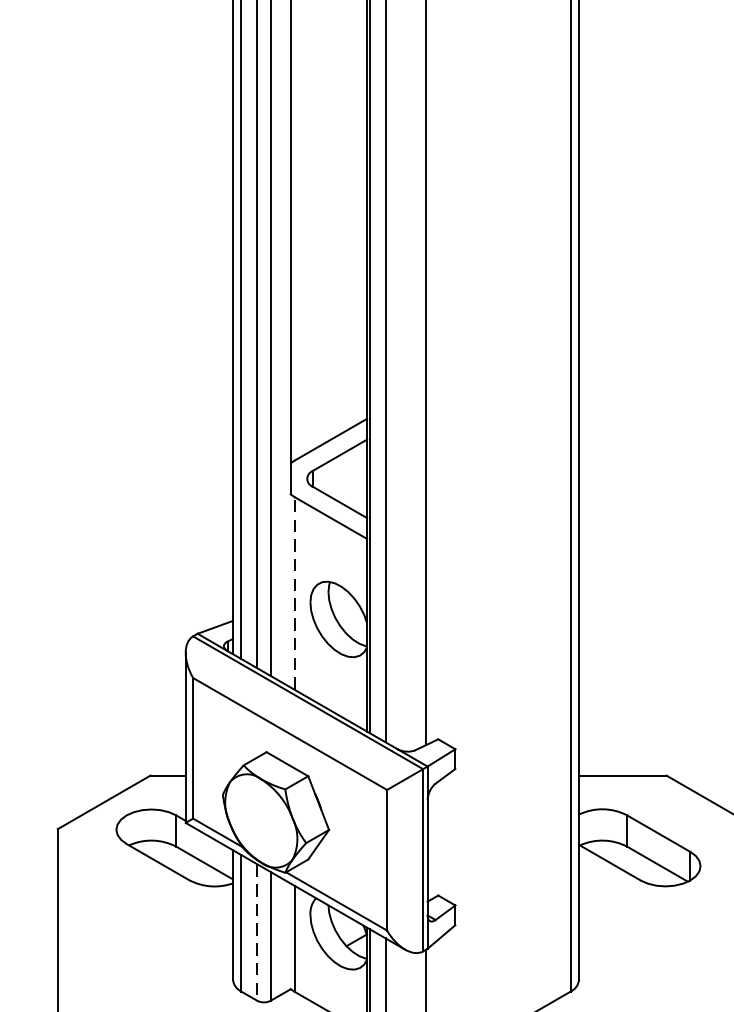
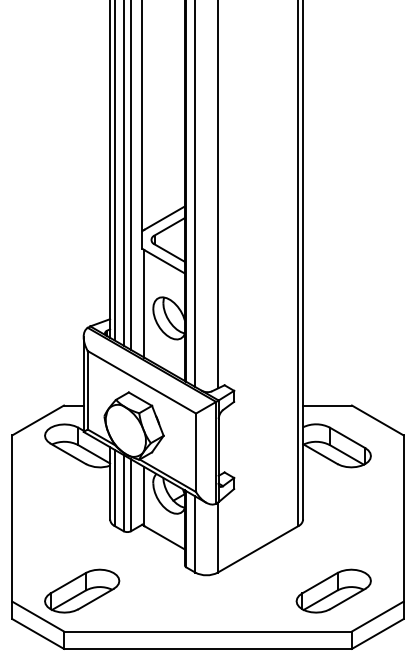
line: (294, 592) -> (144, 303), dashed -> solid
line: (257, 933) -> (123, 493), dashed -> solid

